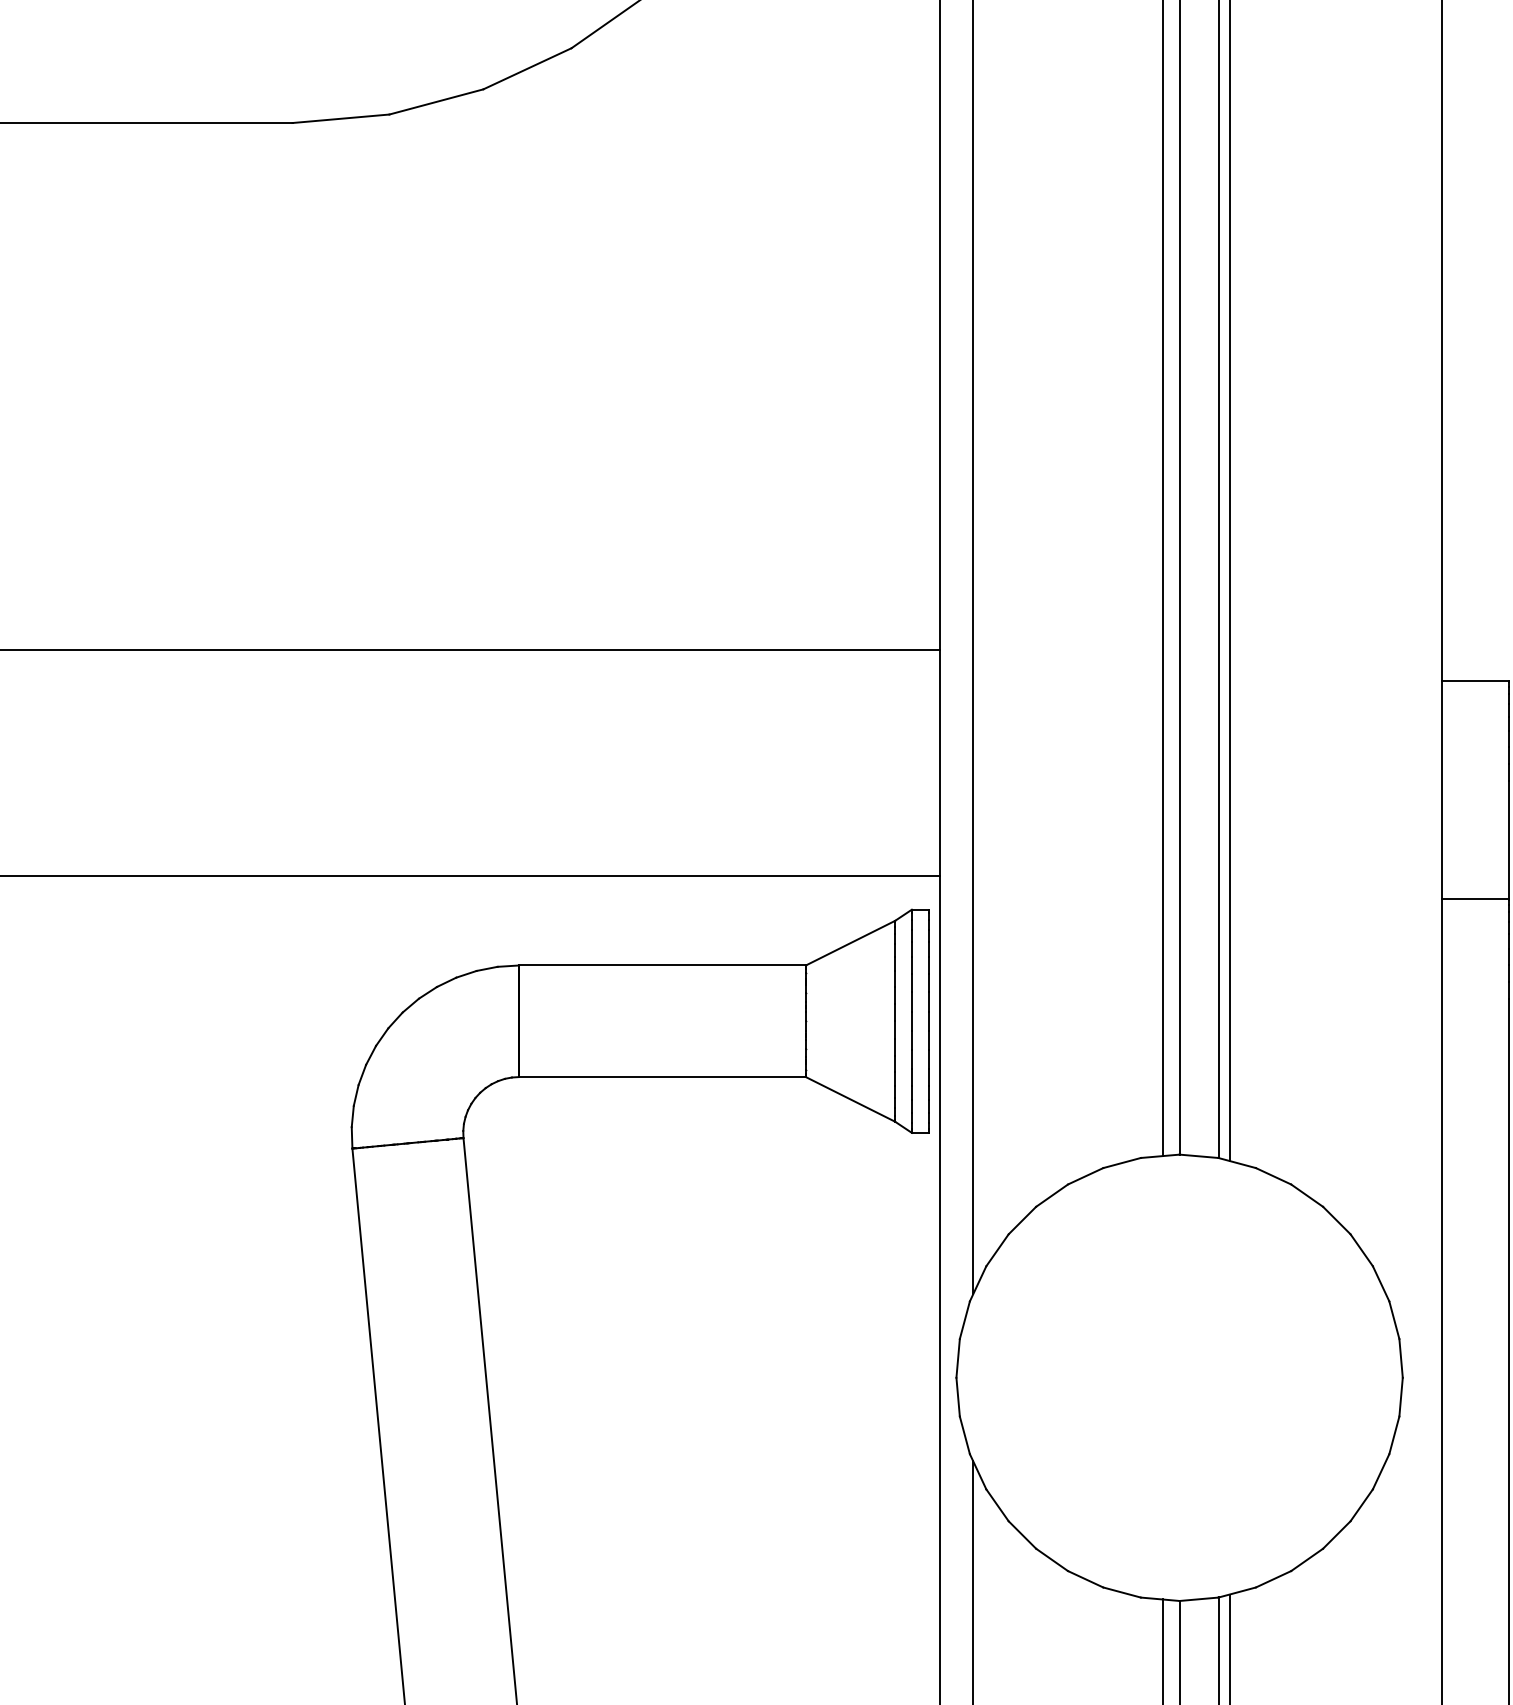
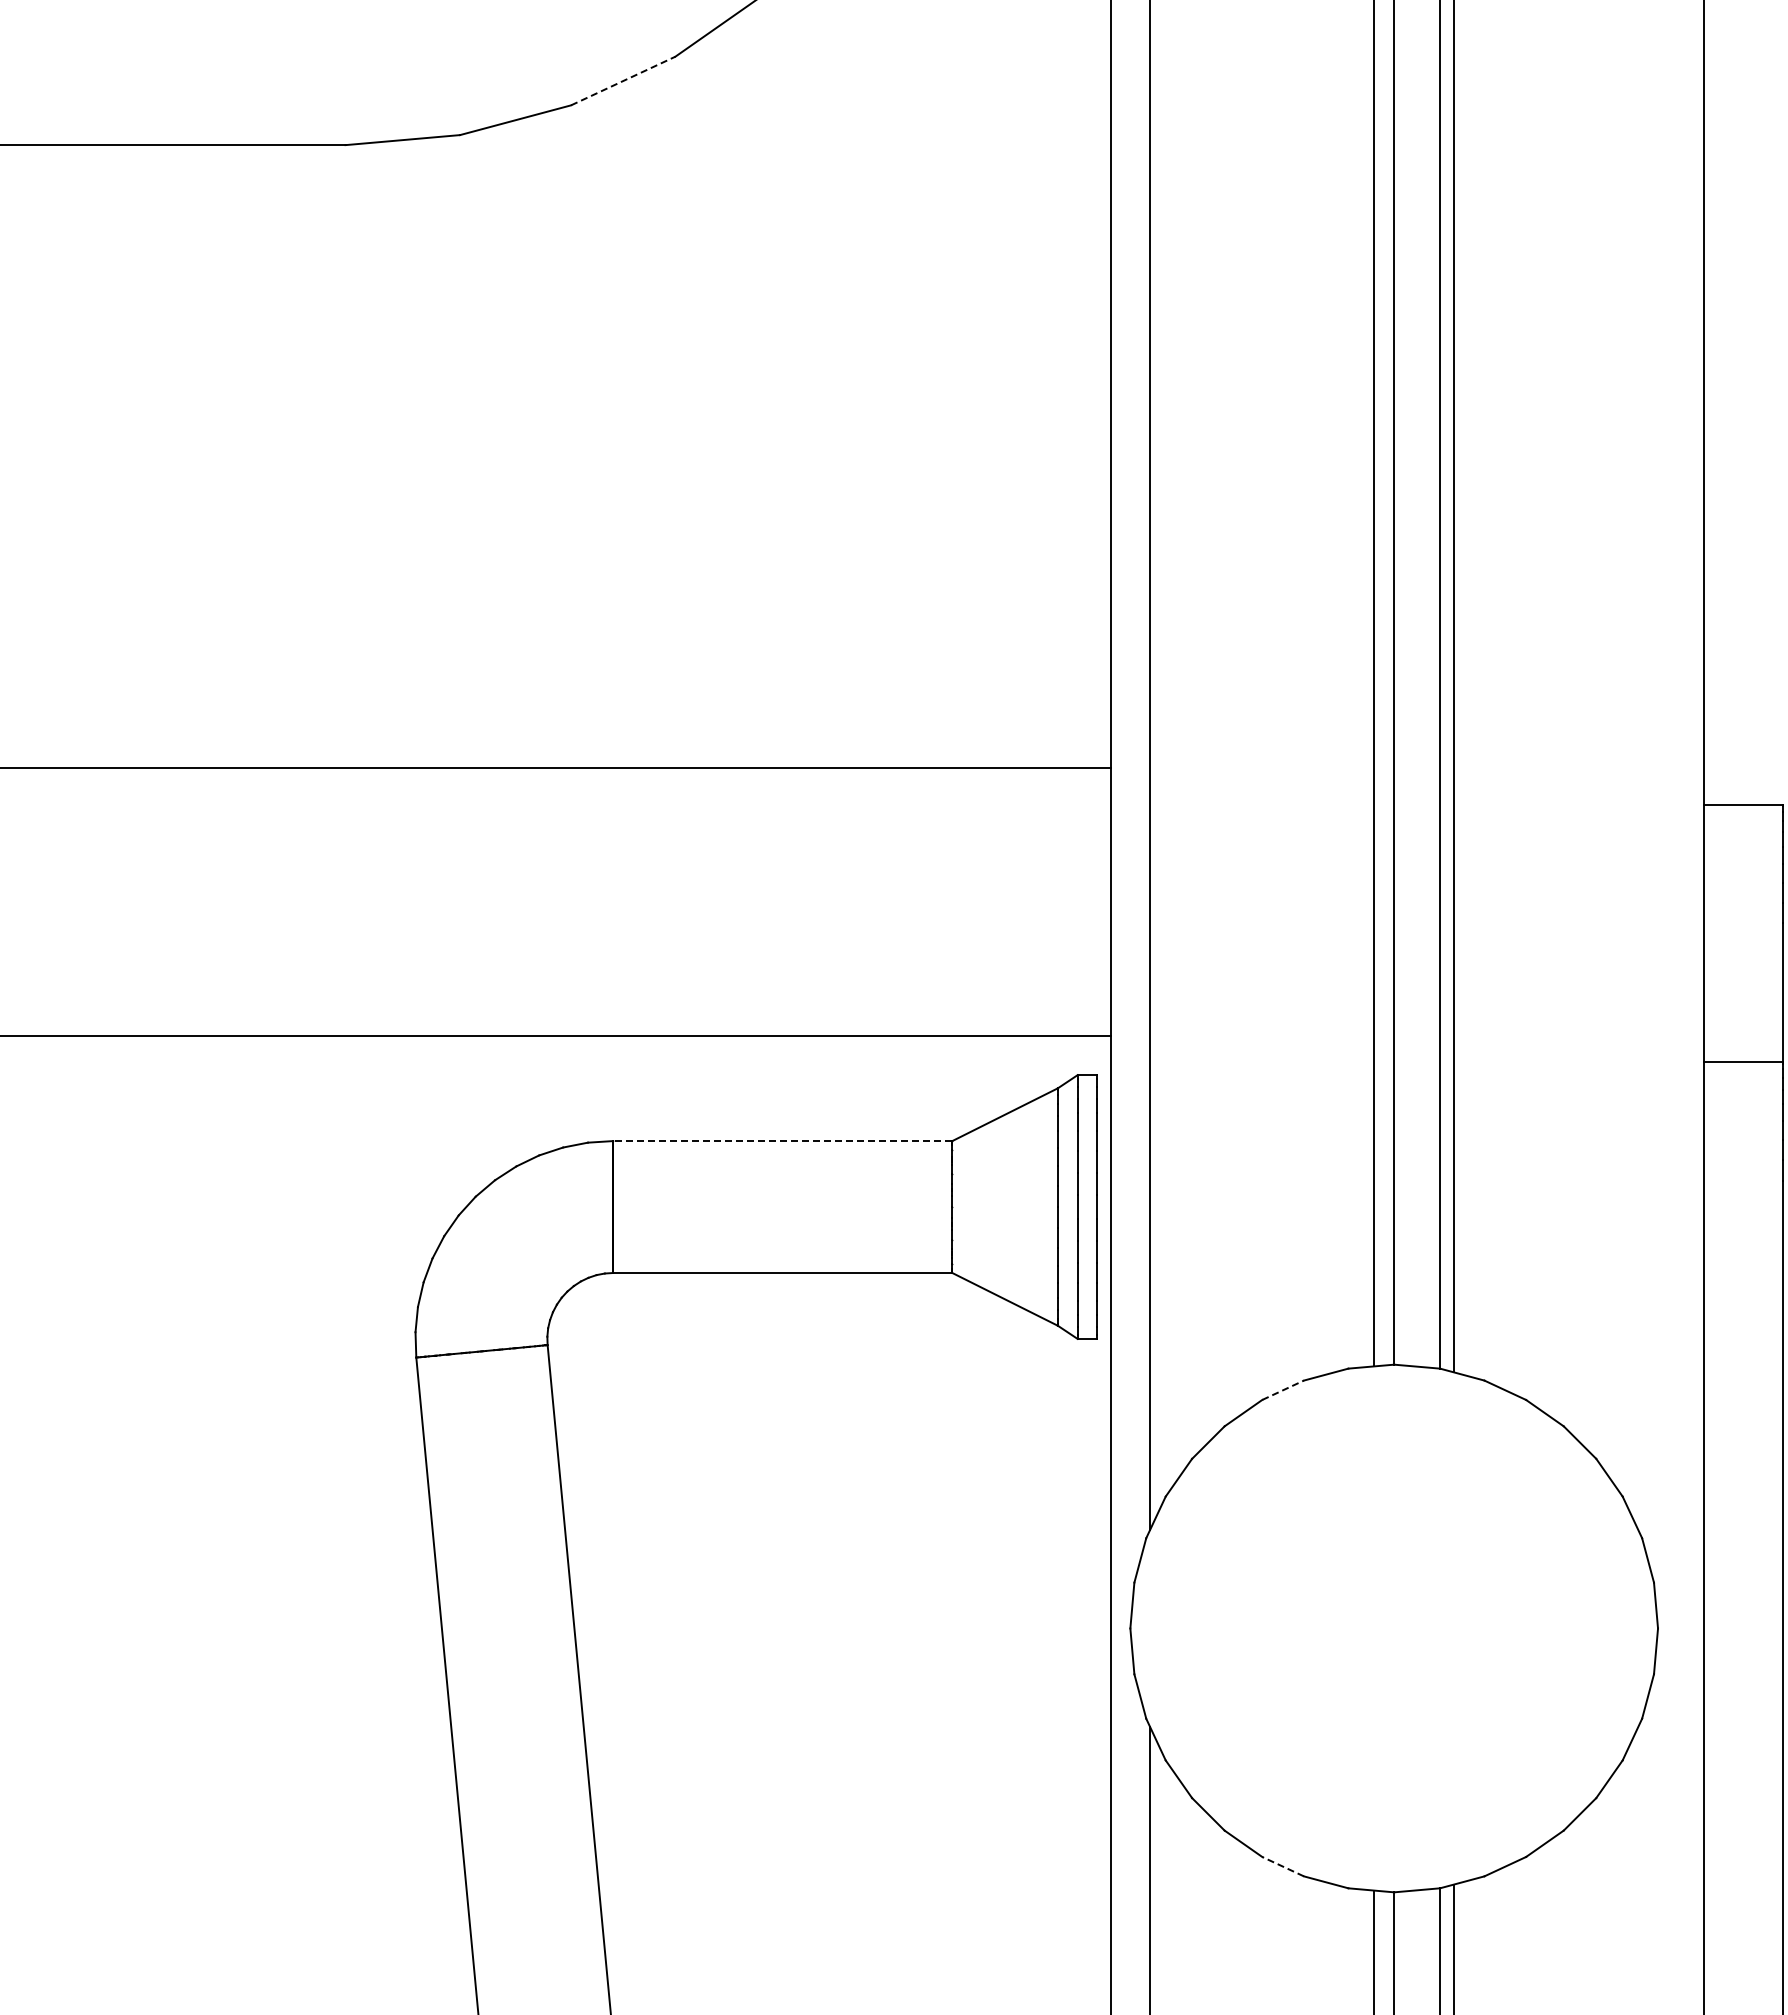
line: (527, 68) -> (623, 80), solid -> dashed
line: (662, 965) -> (782, 1141), solid -> dashed
line: (1085, 1176) -> (1283, 1390), solid -> dashed
line: (1085, 1579) -> (1283, 1866), solid -> dashed

